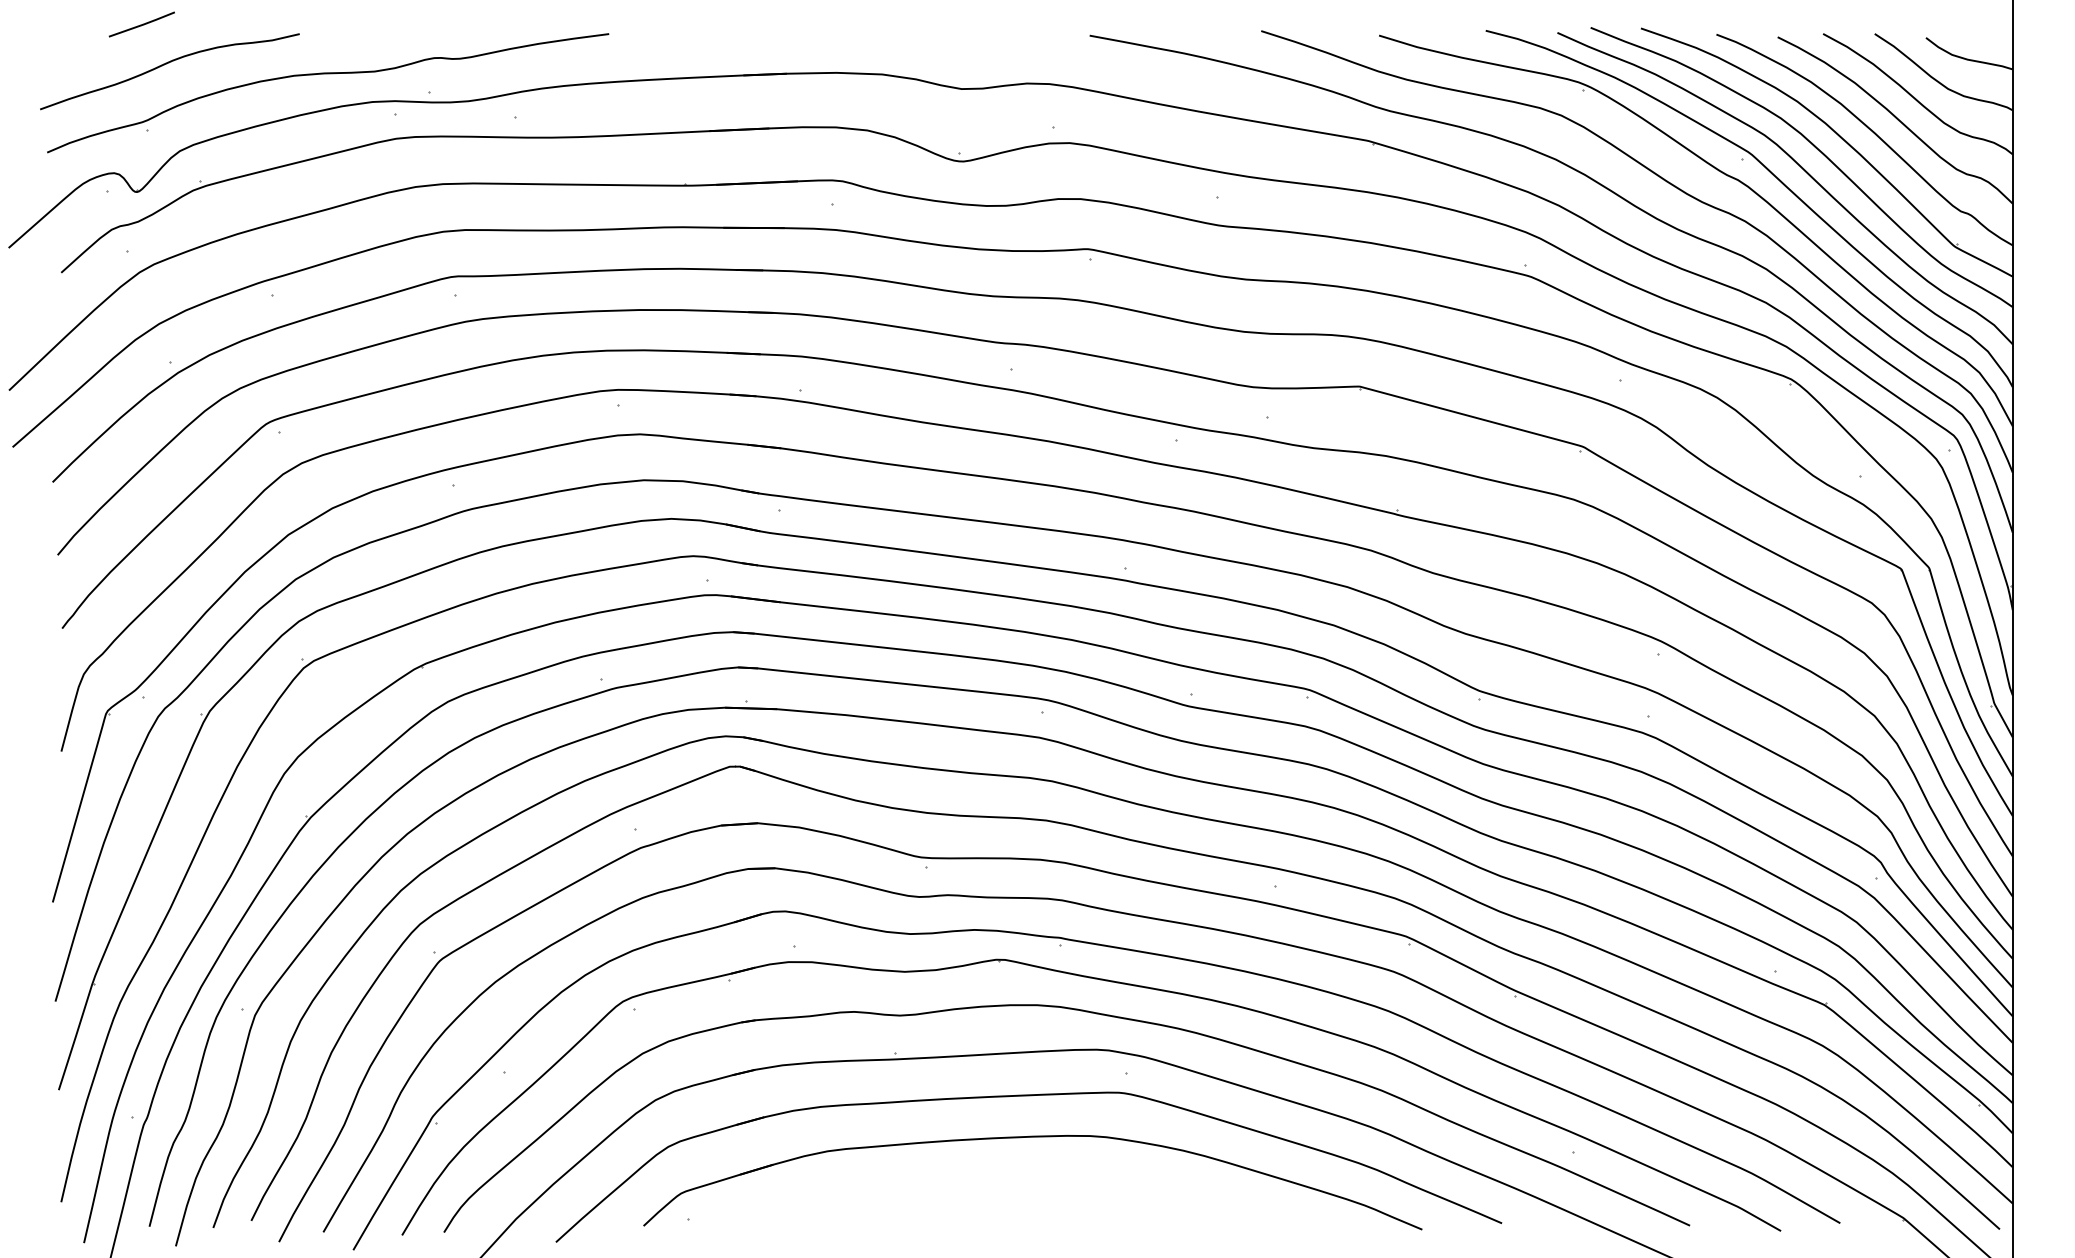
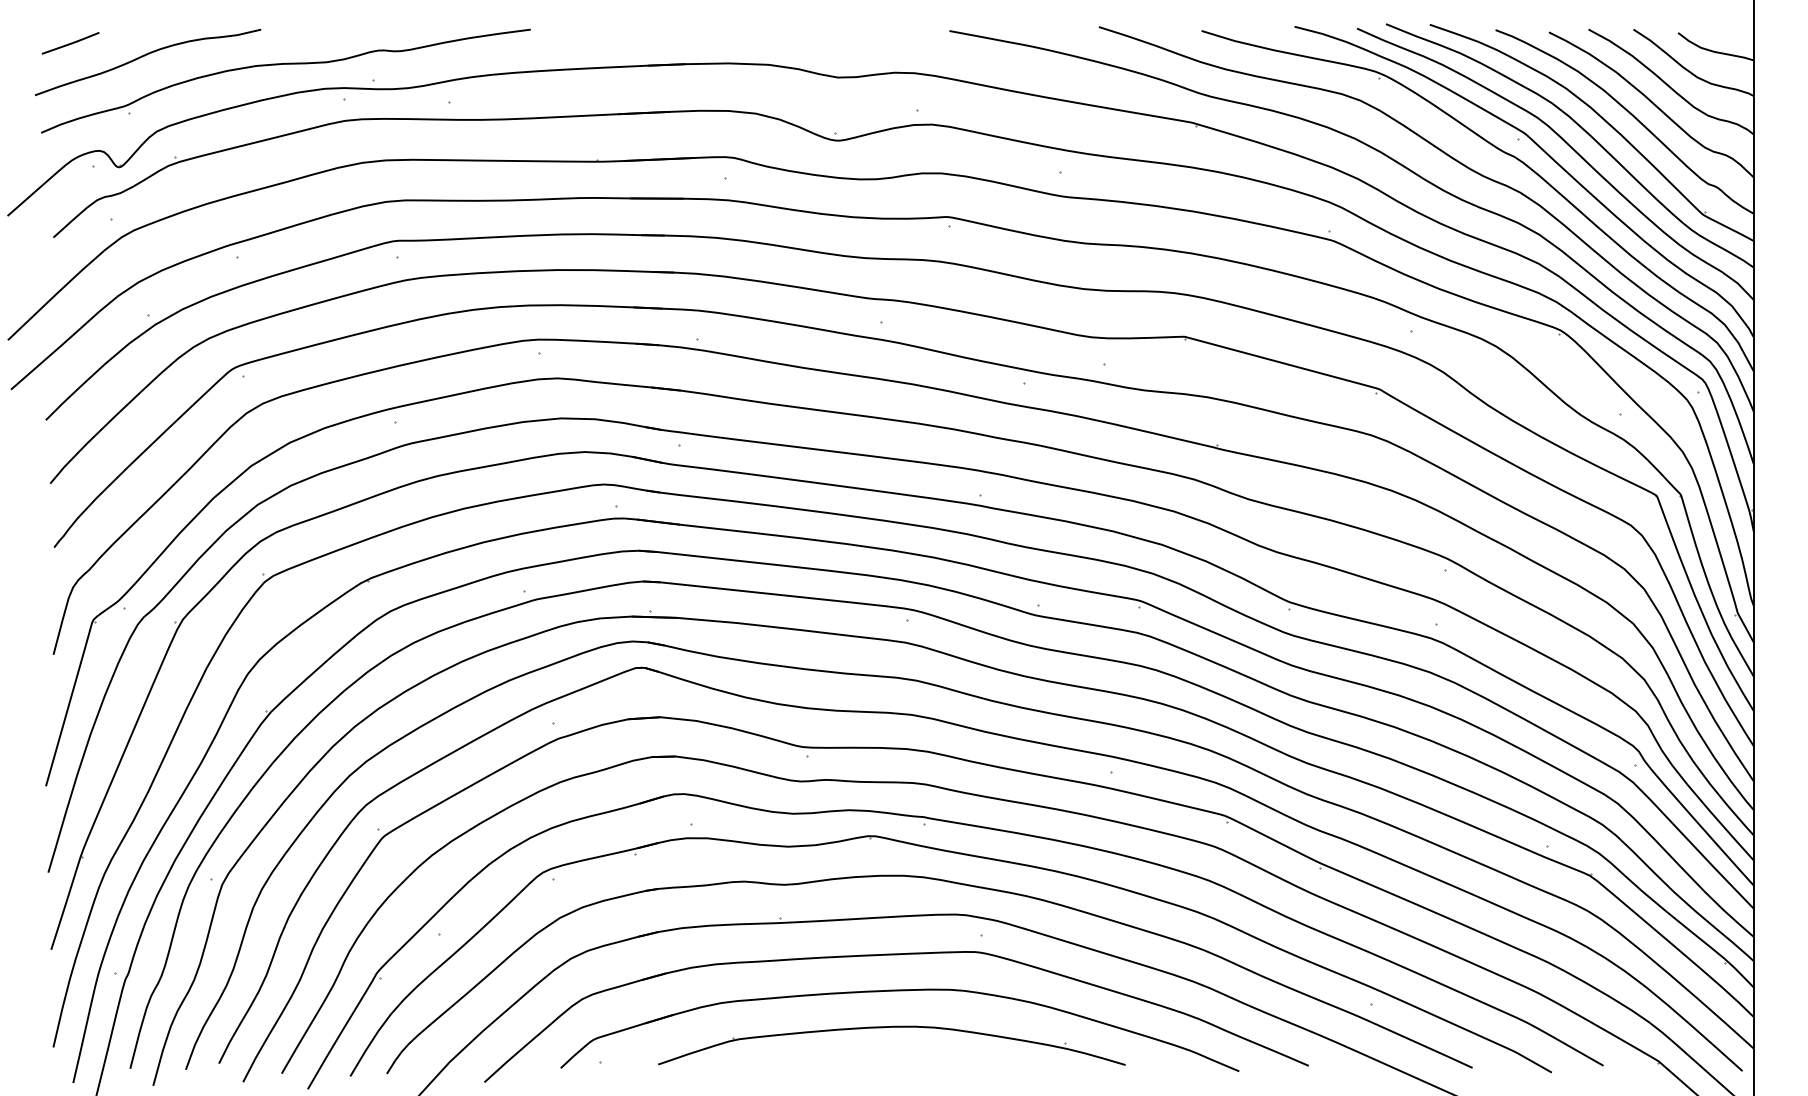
line: (141, 24) -> (70, 43), moved
part: (1023, 1179) -> (891, 1027), added

